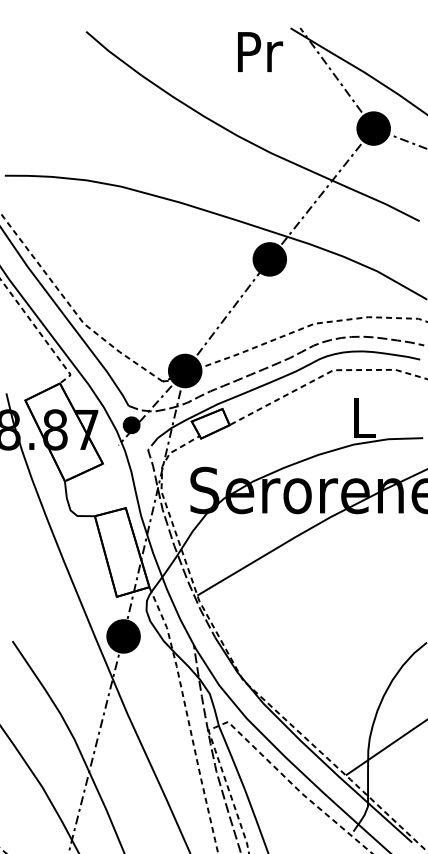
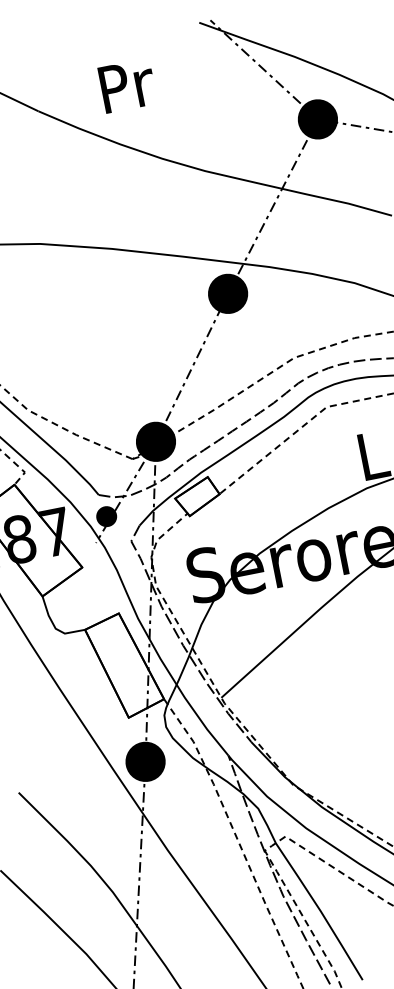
text: (260, 51) -> (127, 85), moved

